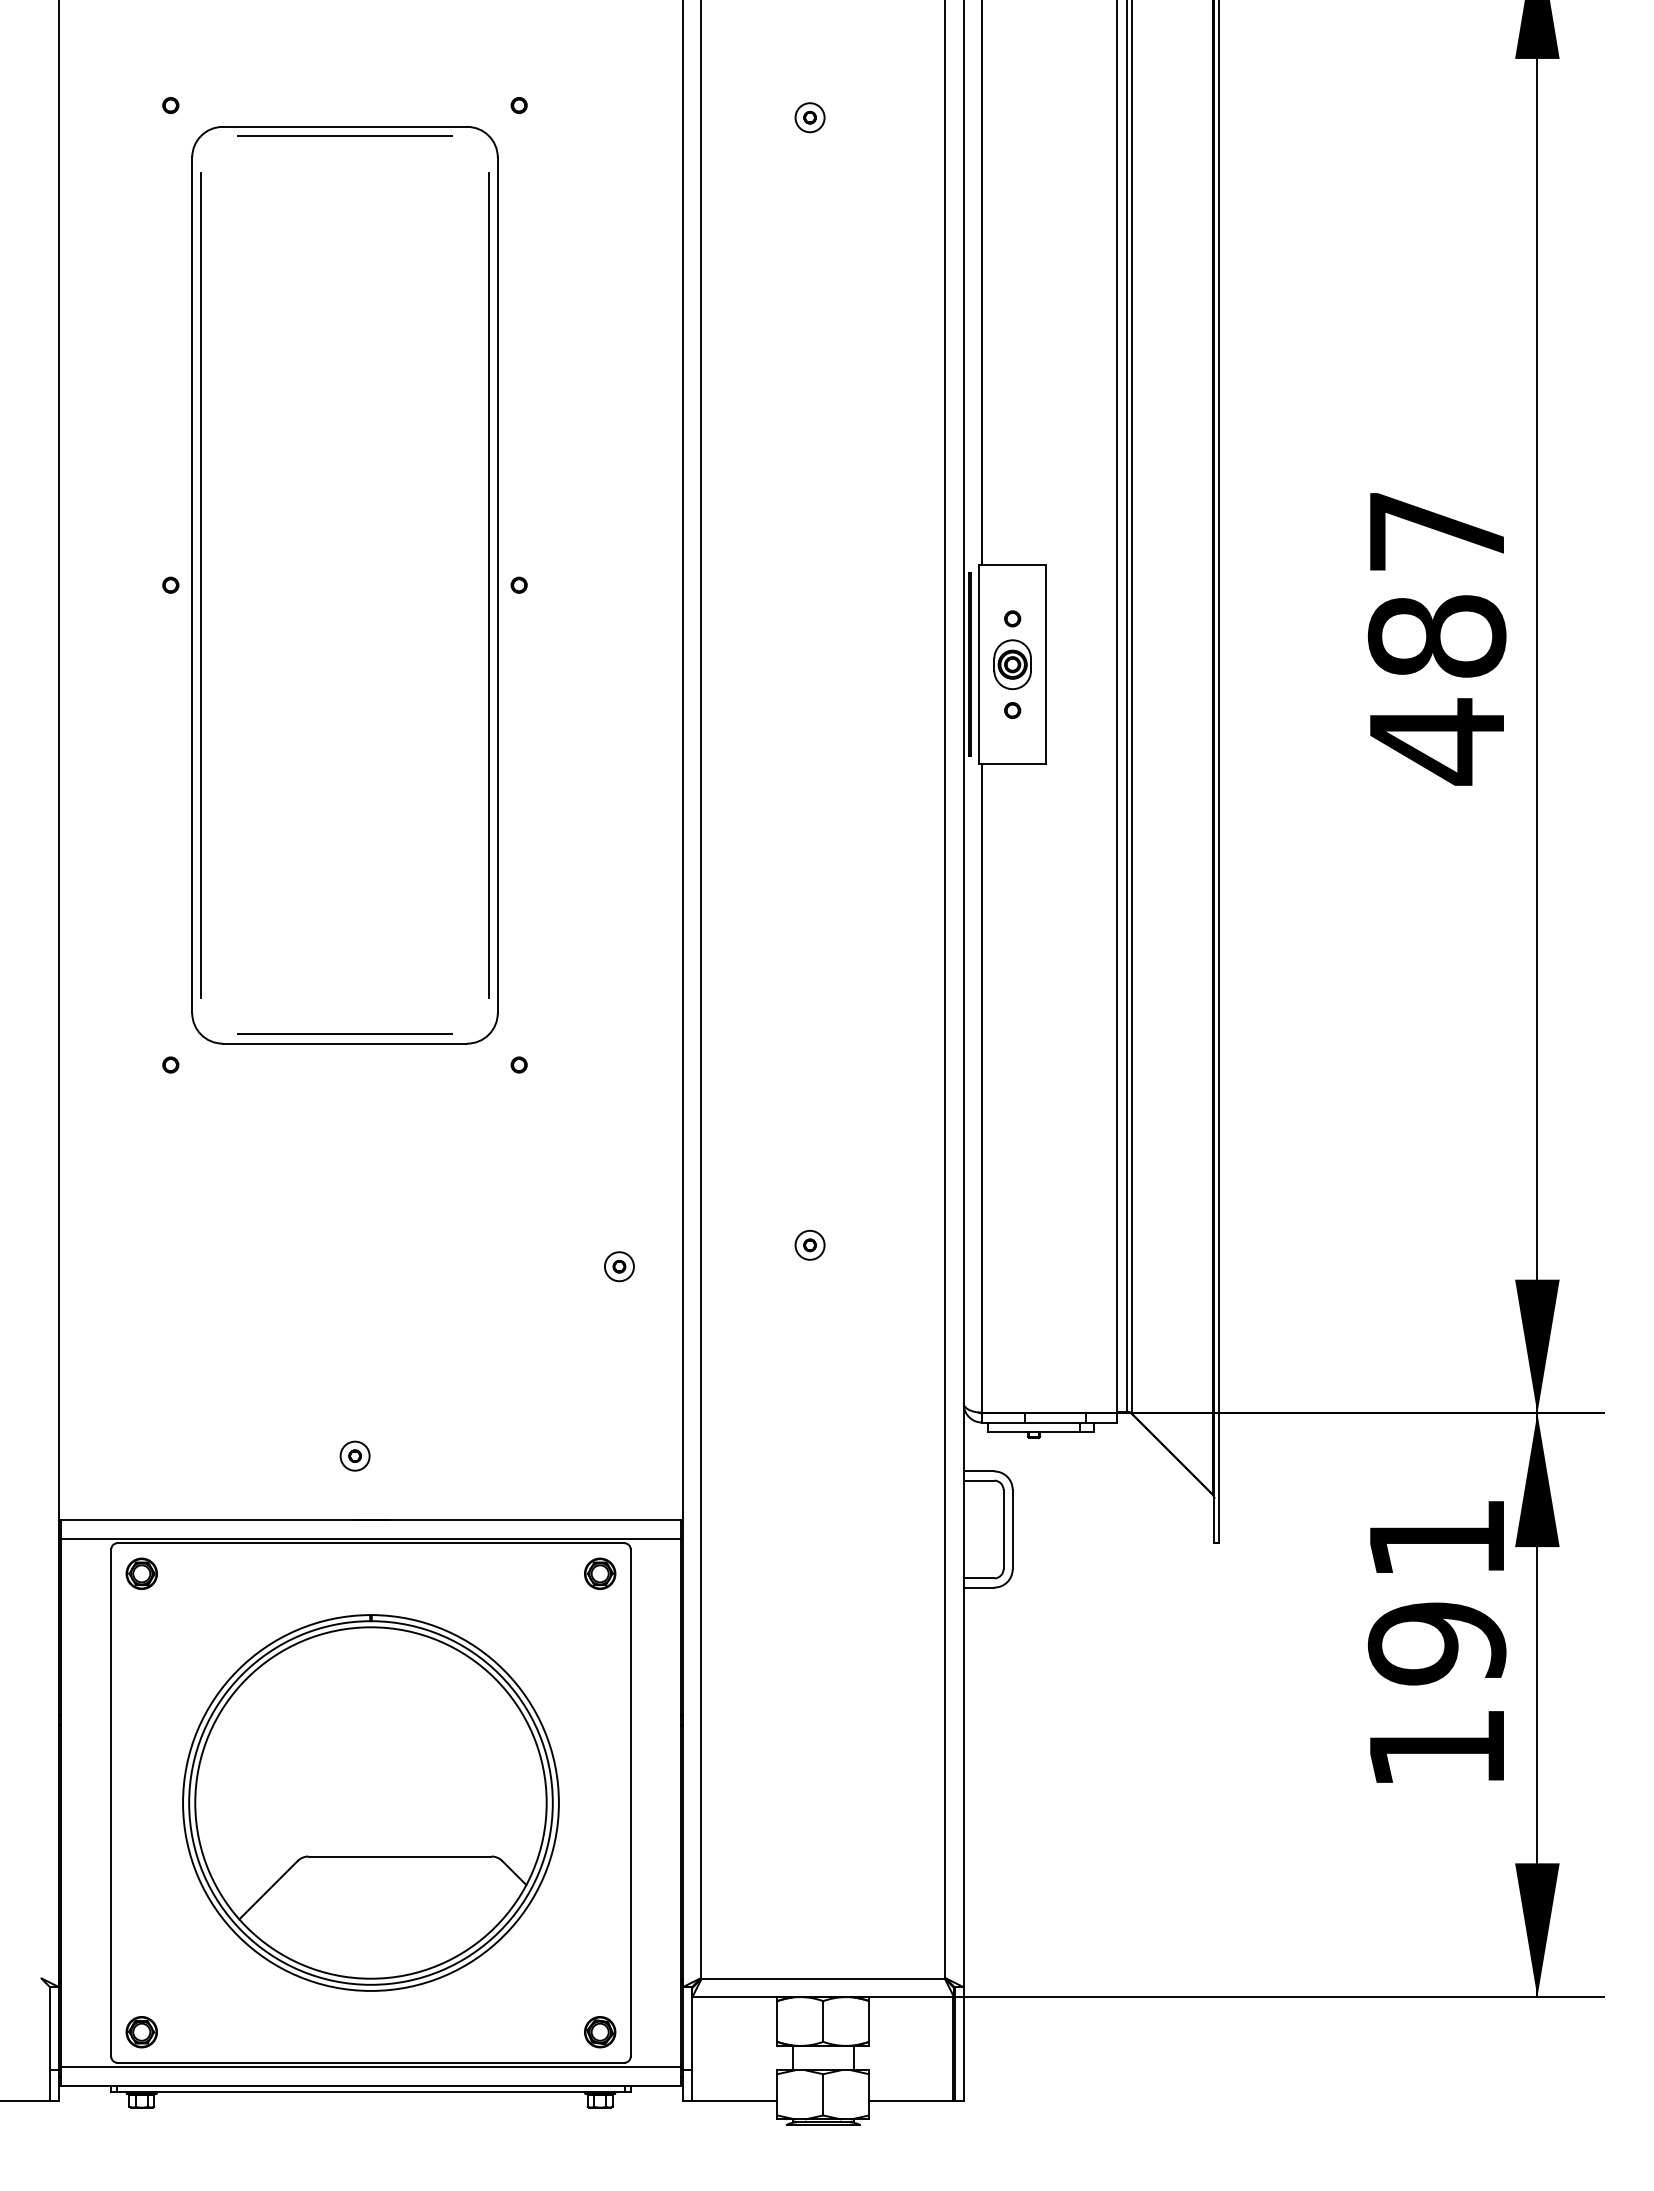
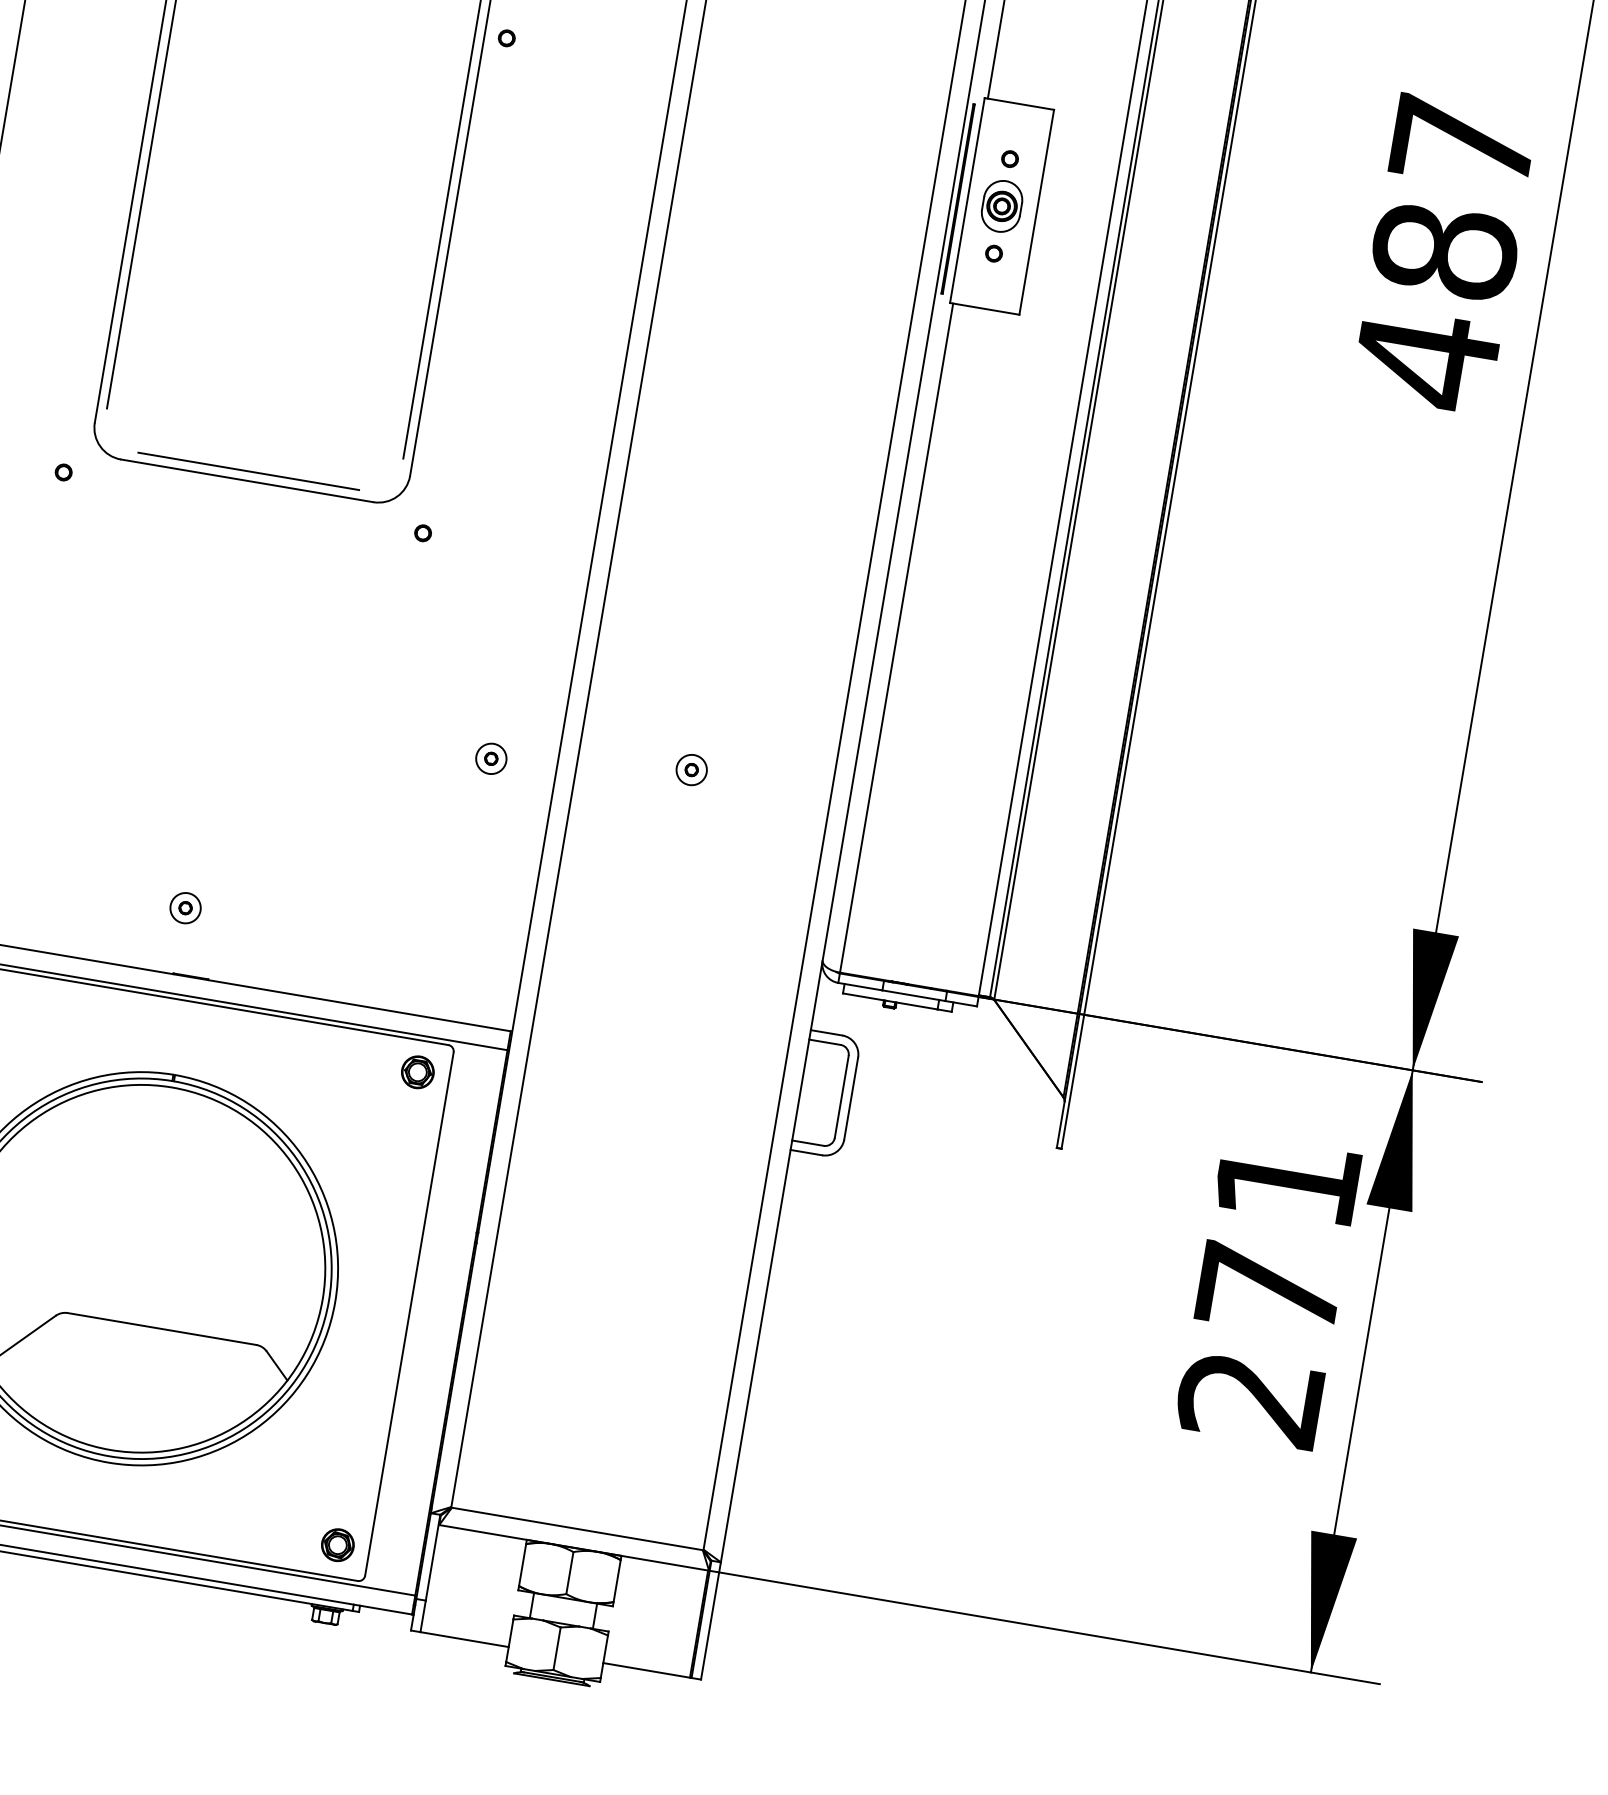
text: (1436, 1695) -> (1259, 1343), 191 -> 271

